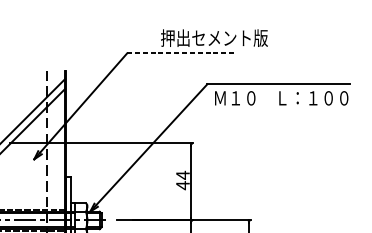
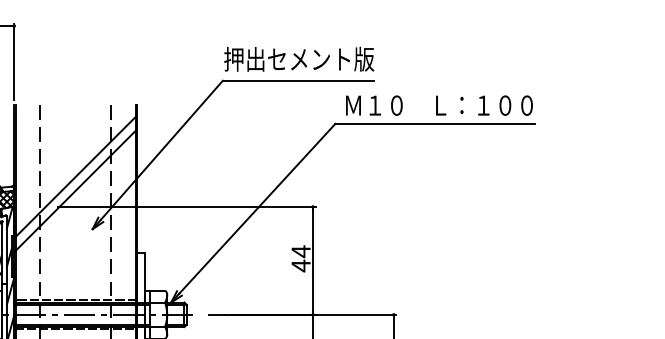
text: (214, 37) -> (299, 58), moved
line: (181, 53) -> (298, 80), dashed -> solid
text: (281, 98) -> (439, 105), moved

